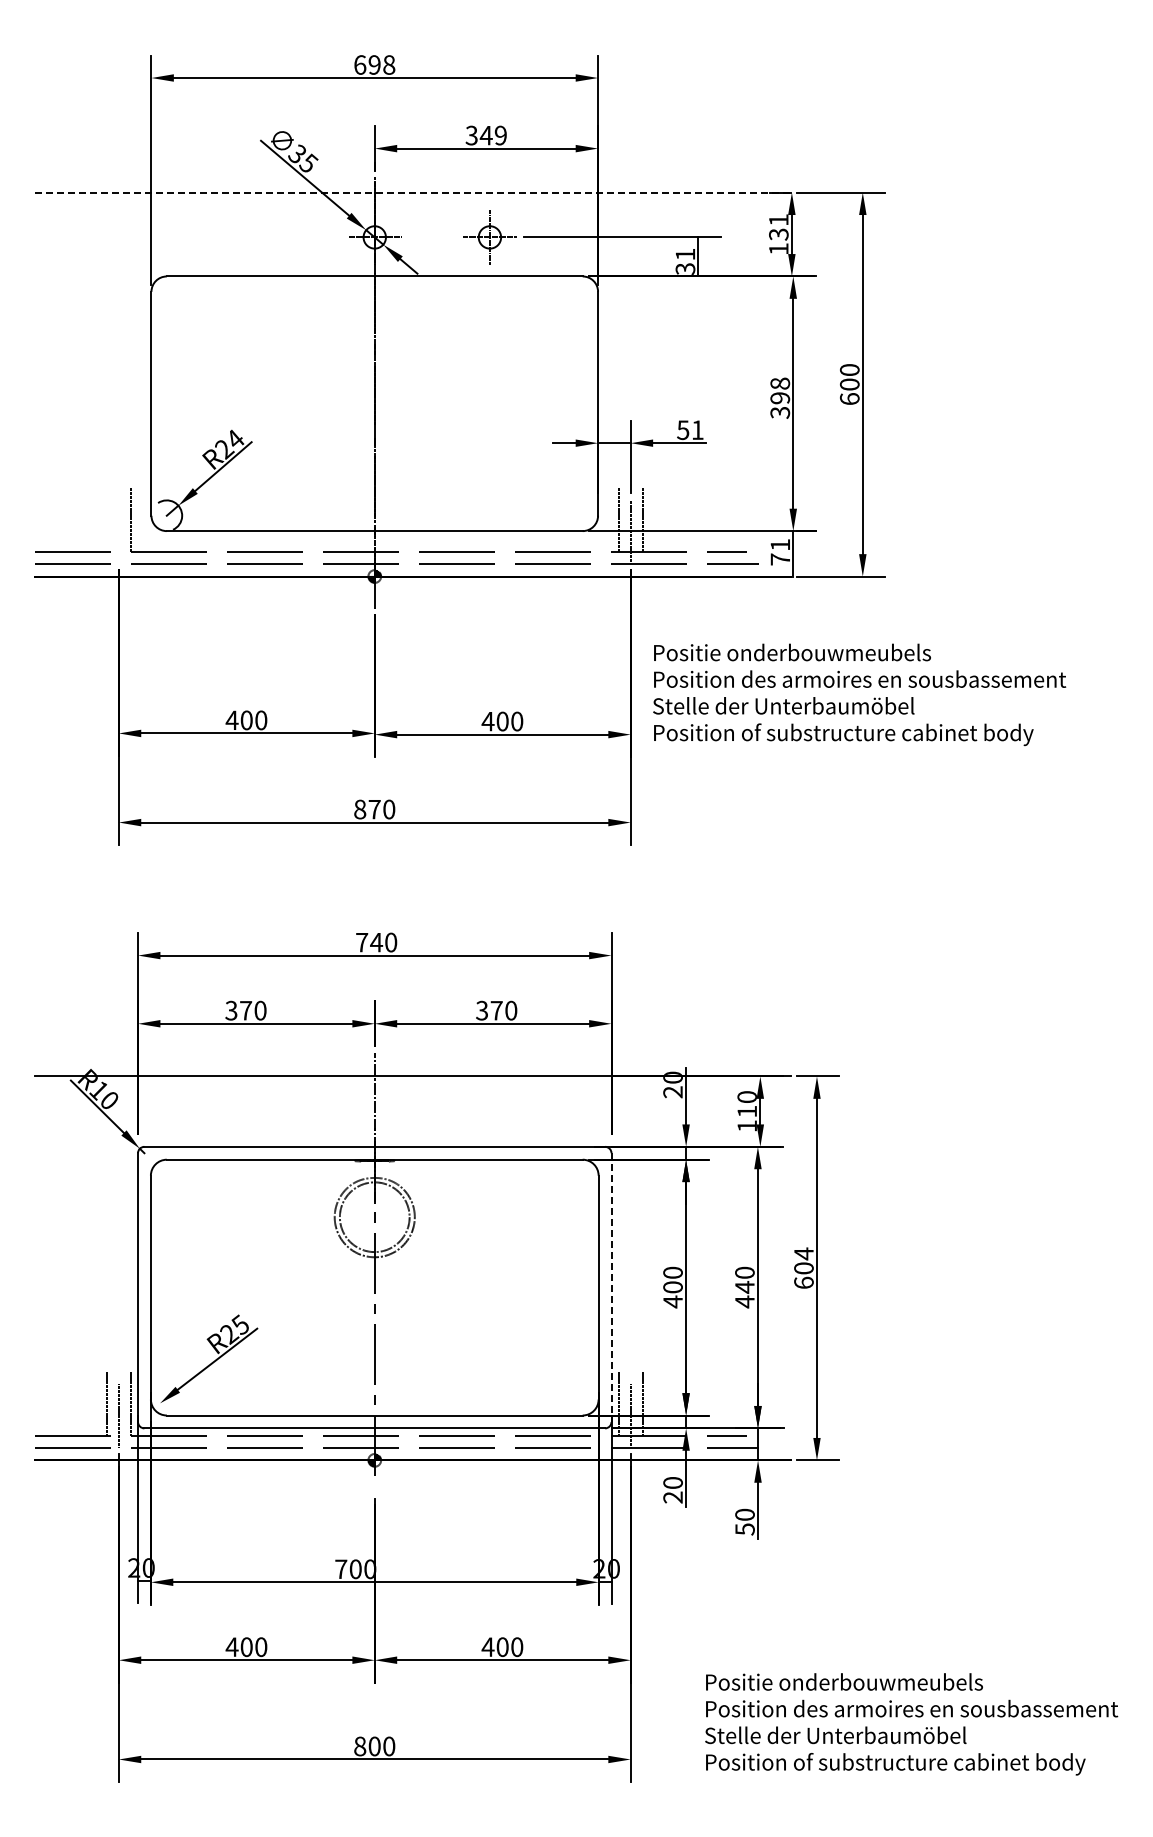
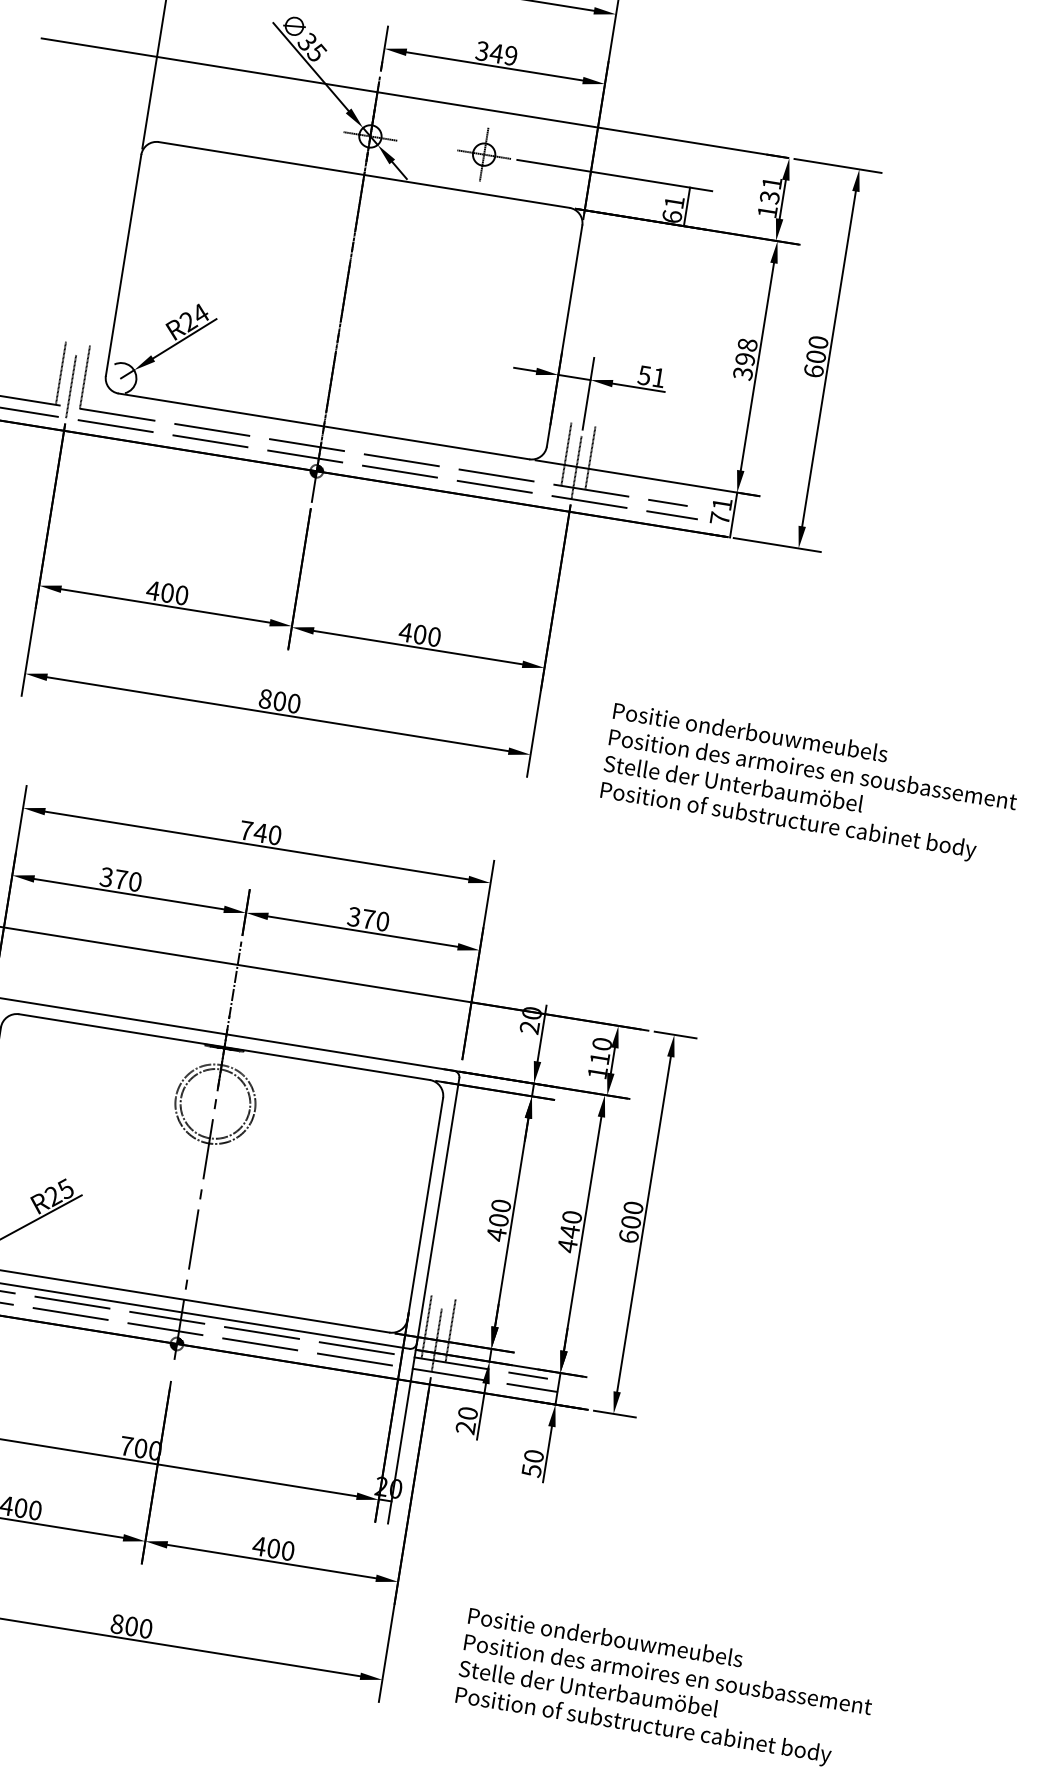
line: (413, 192) -> (415, 98), dashed -> solid
text: (685, 268) -> (672, 216), 31 -> 61
line: (106, 520) -> (60, 373), added
line: (118, 531) -> (70, 386), added
text: (859, 694) -> (810, 784), moved
text: (374, 809) -> (279, 701), 870 -> 800
text: (803, 1253) -> (633, 1207), 604 -> 600
line: (611, 1288) -> (437, 1211), dashed -> solid

